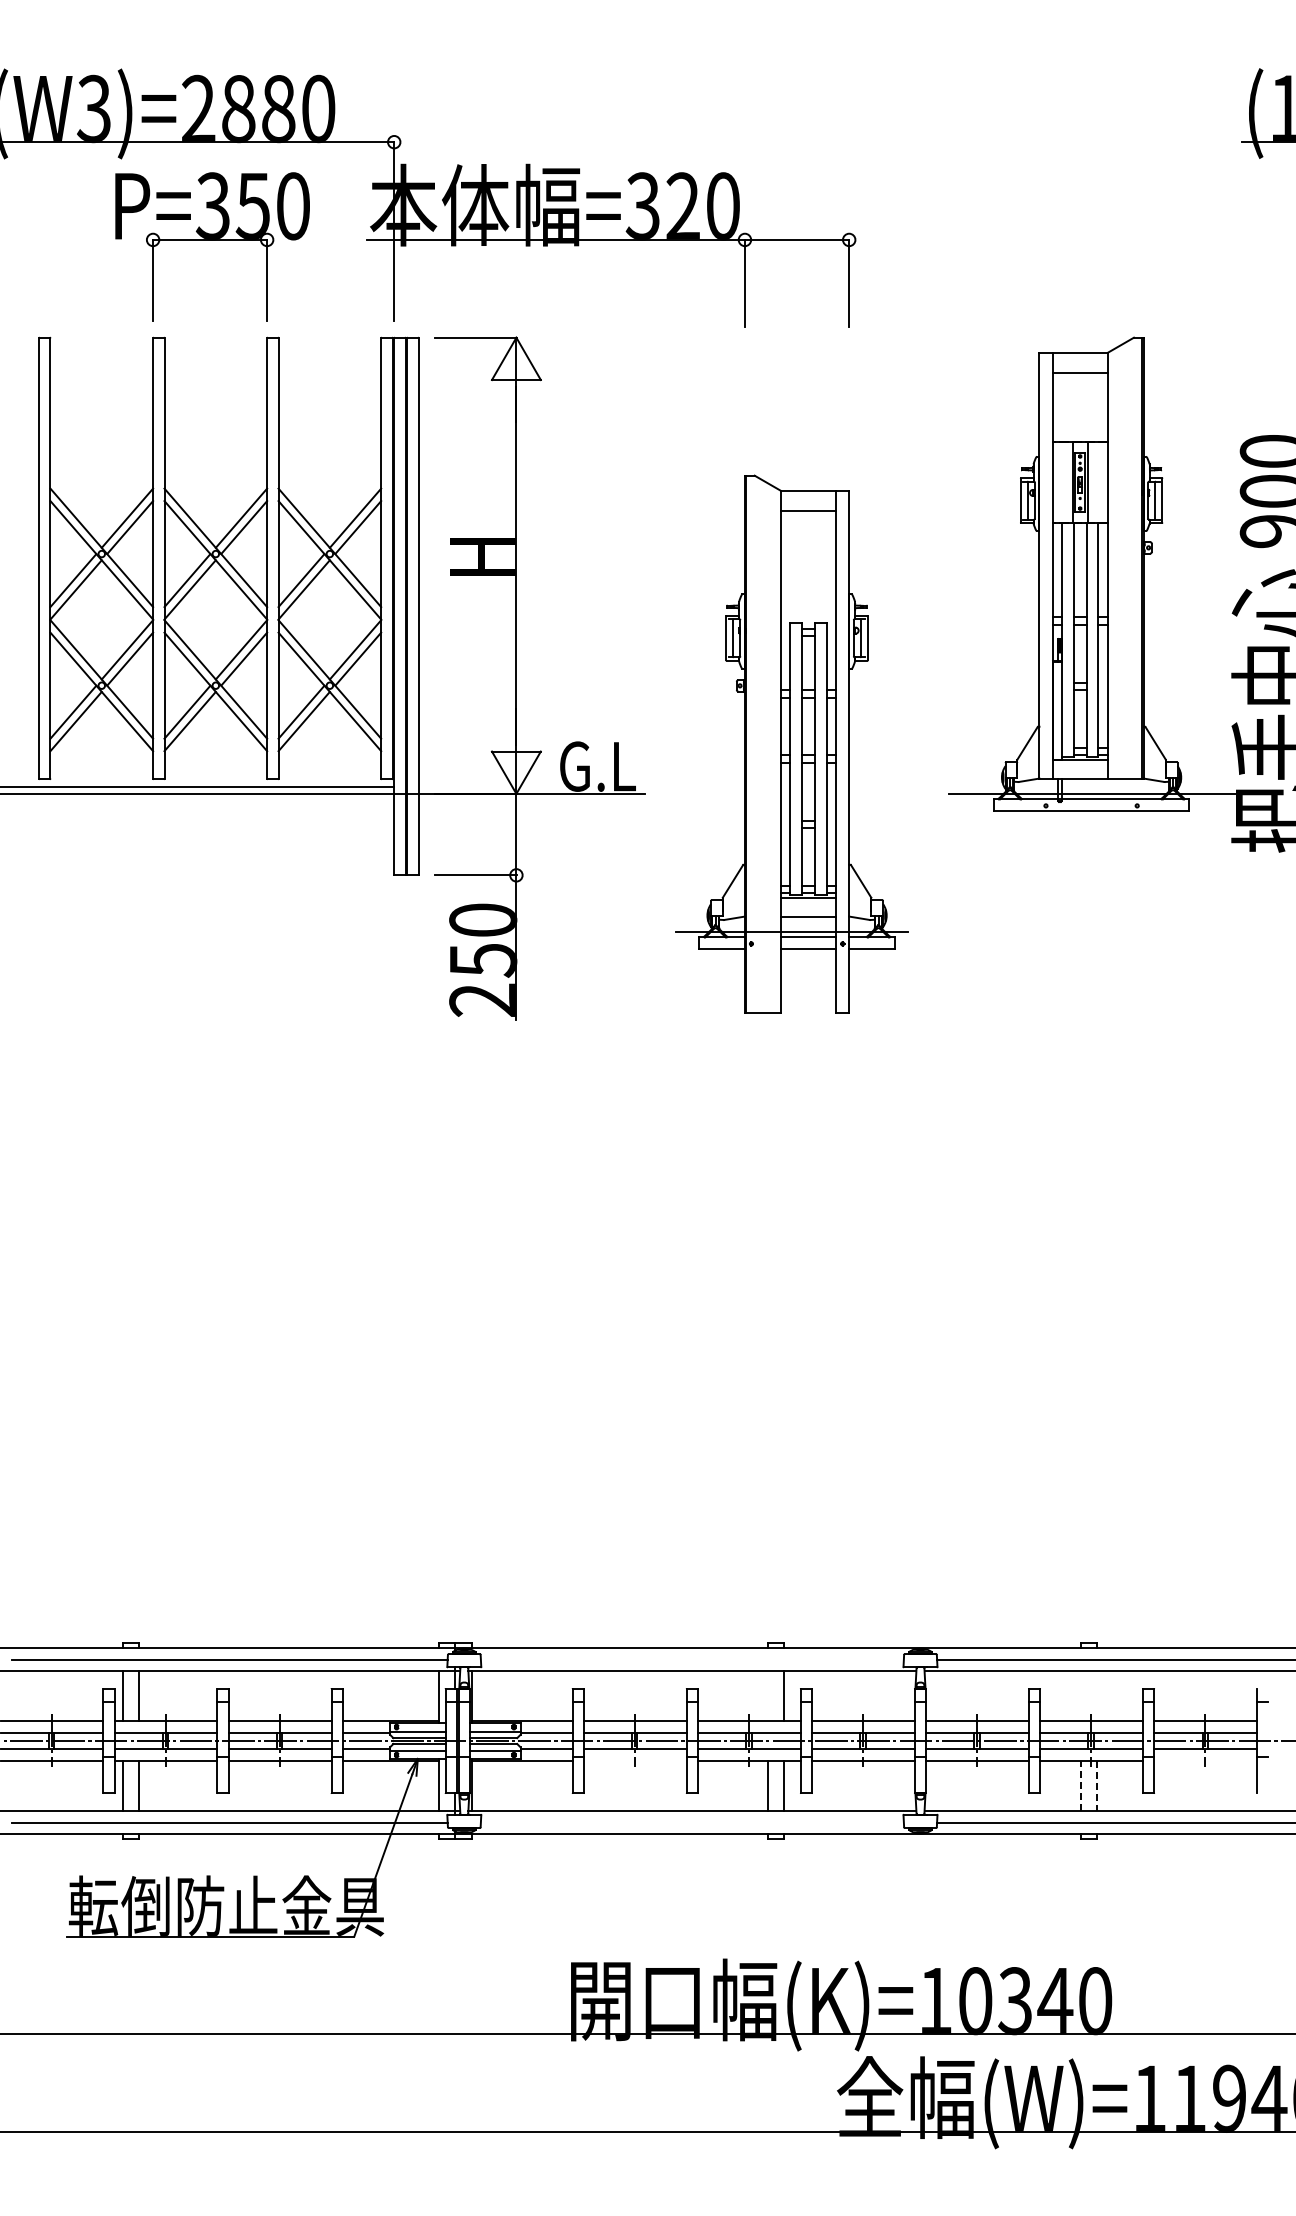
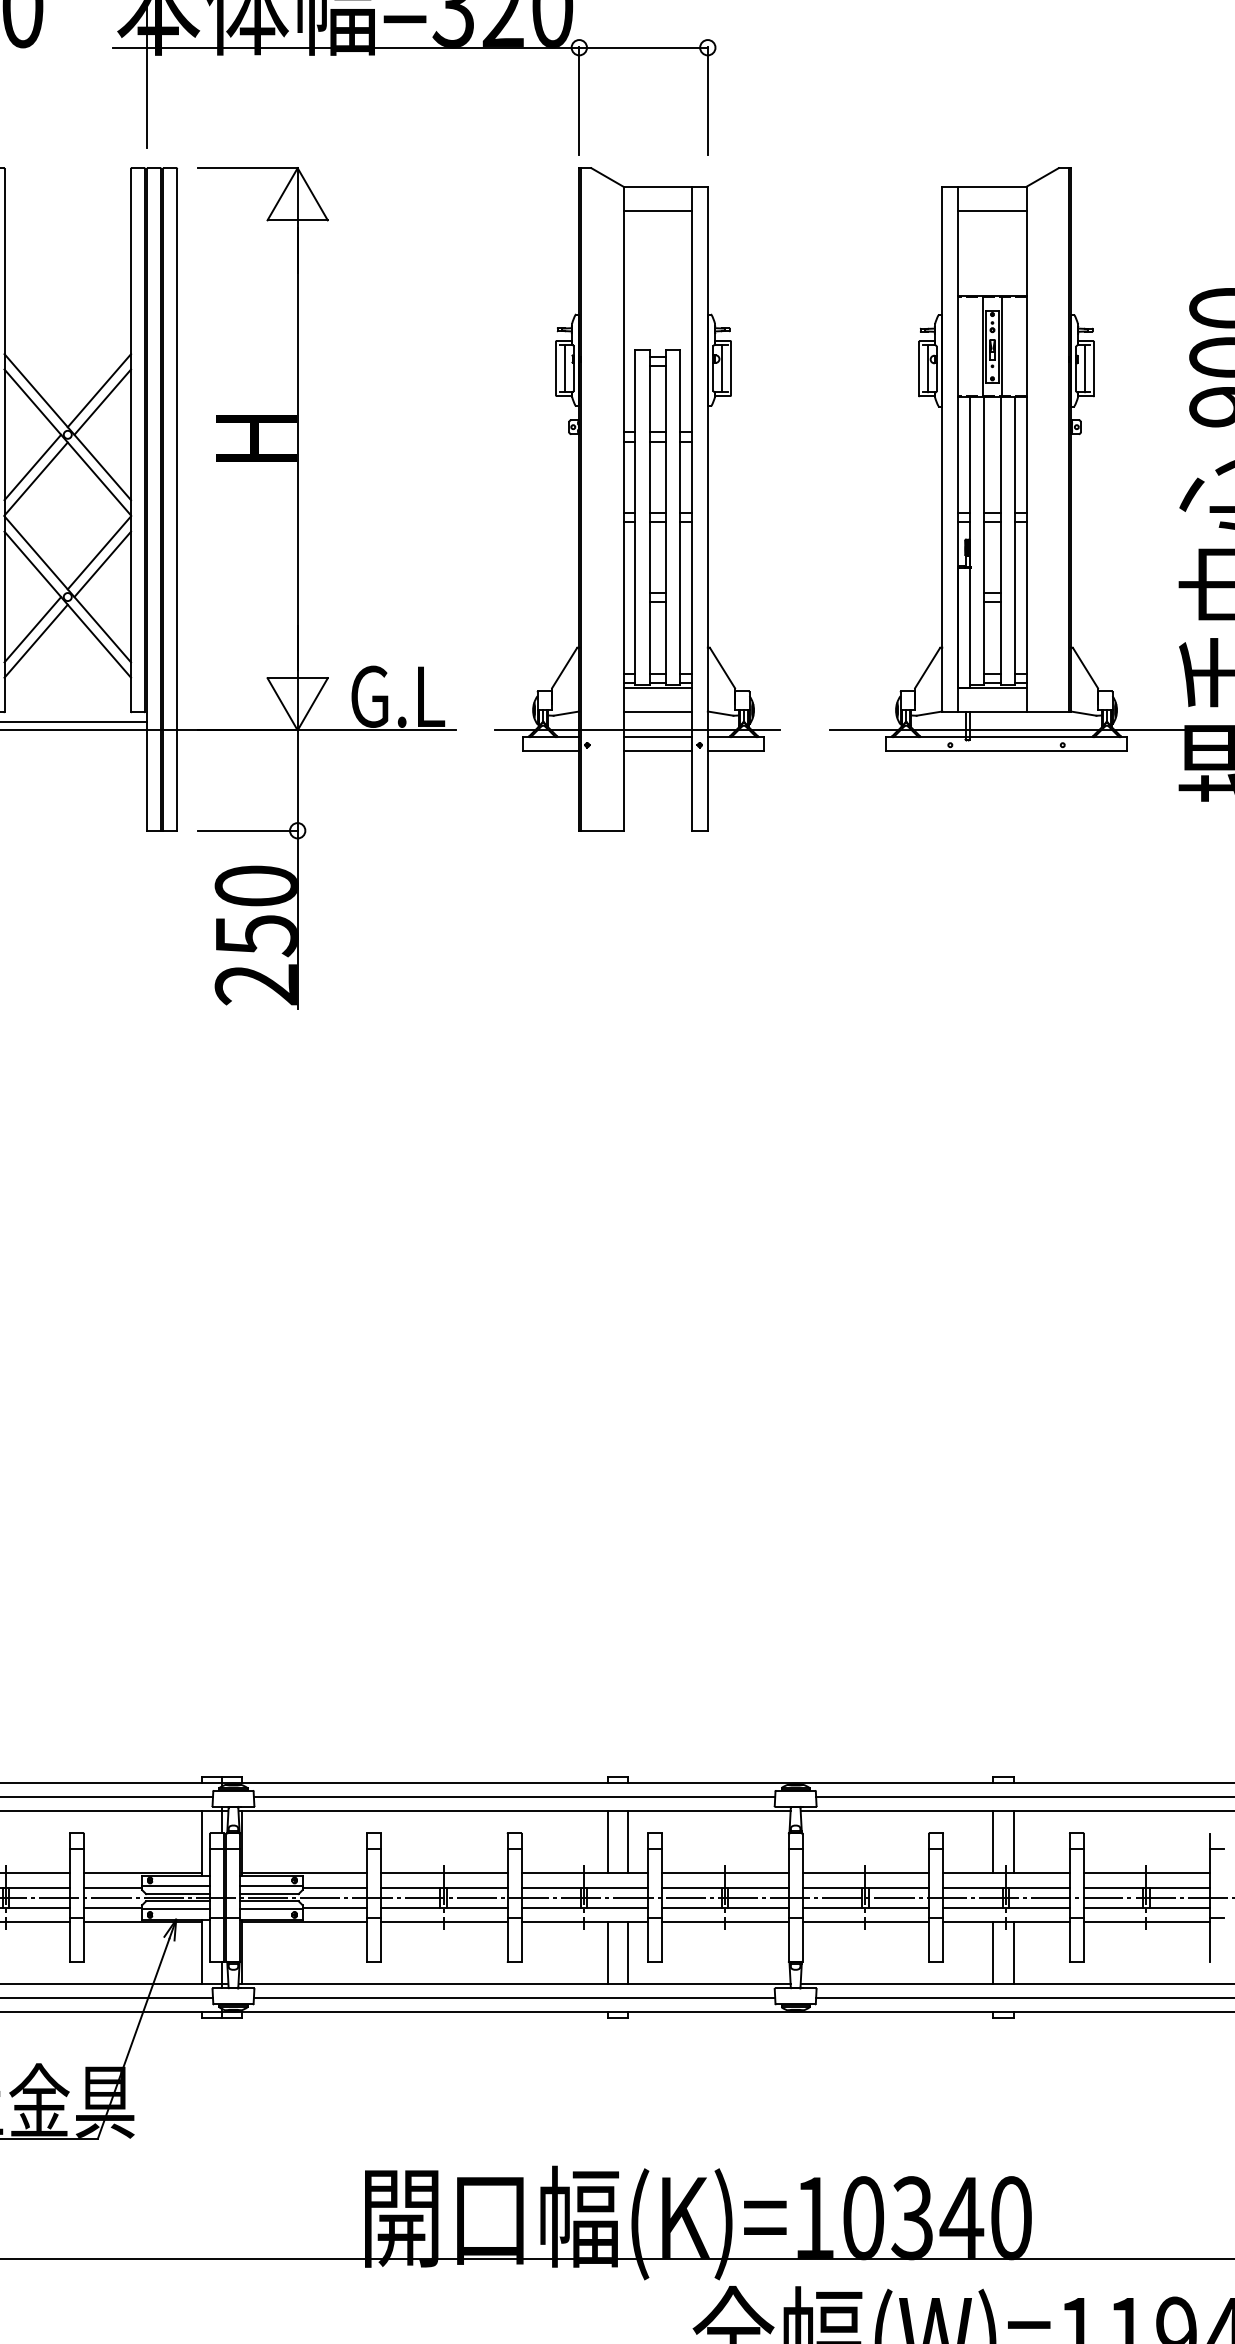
part: (791, 743) -> (636, 498), moved
line: (691, 1659) -> (513, 1797), added
line: (768, 1696) -> (608, 1842), added
line: (1080, 1696) -> (992, 1842), added
line: (1097, 1696) -> (1013, 1842), added
line: (635, 1760) -> (444, 1921), added
line: (1205, 1760) -> (1146, 1921), added
line: (1080, 1785) -> (992, 1952), dashed -> solid
line: (1097, 1786) -> (1013, 1953), dashed -> solid
line: (691, 1822) -> (513, 1998), added

